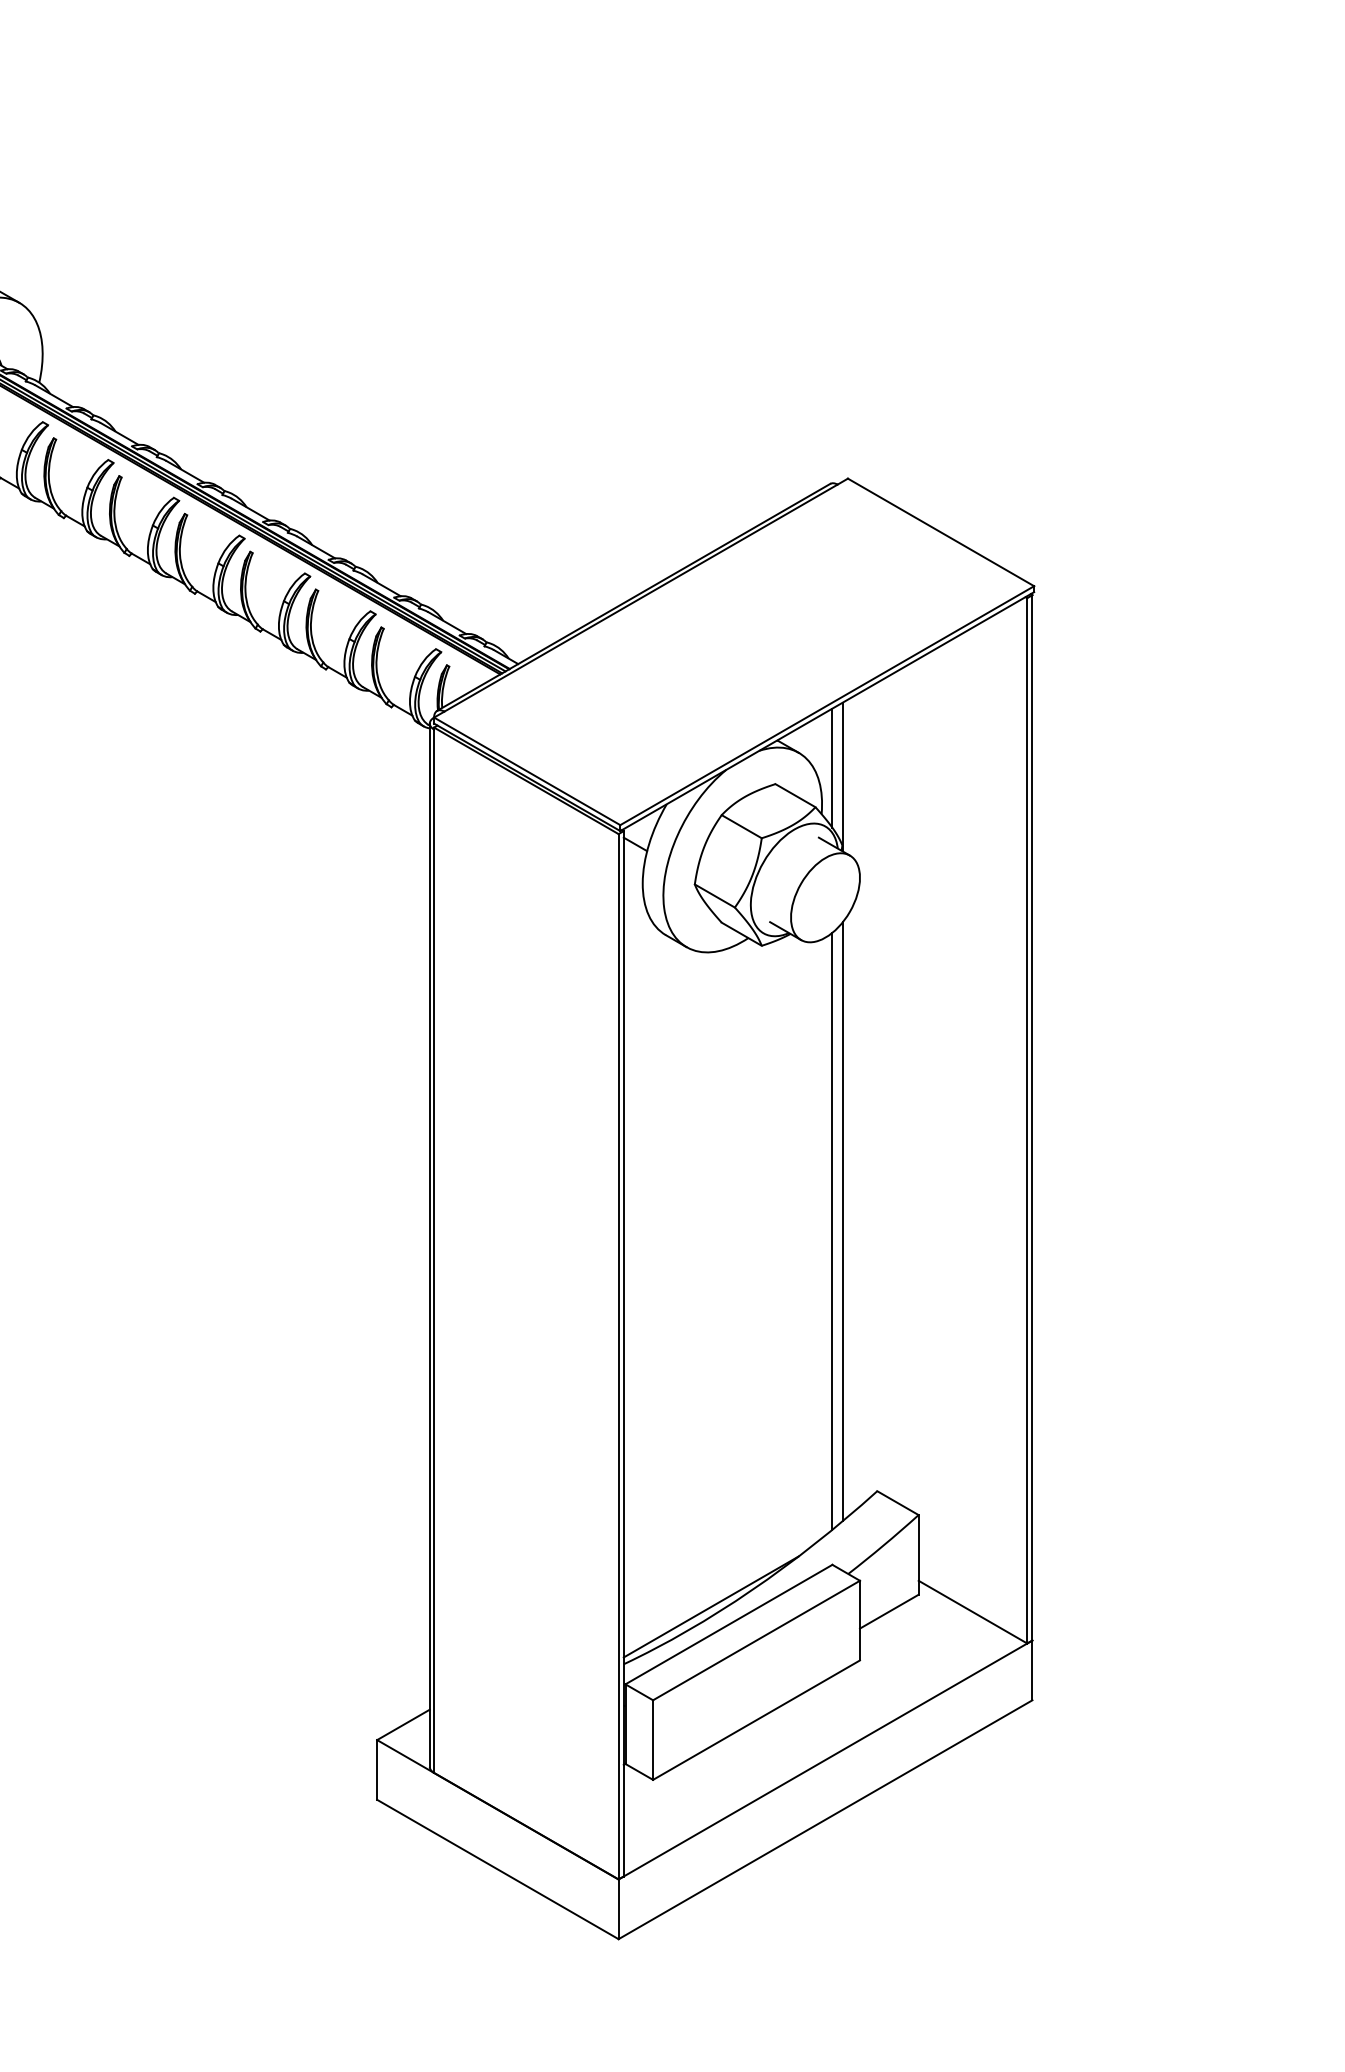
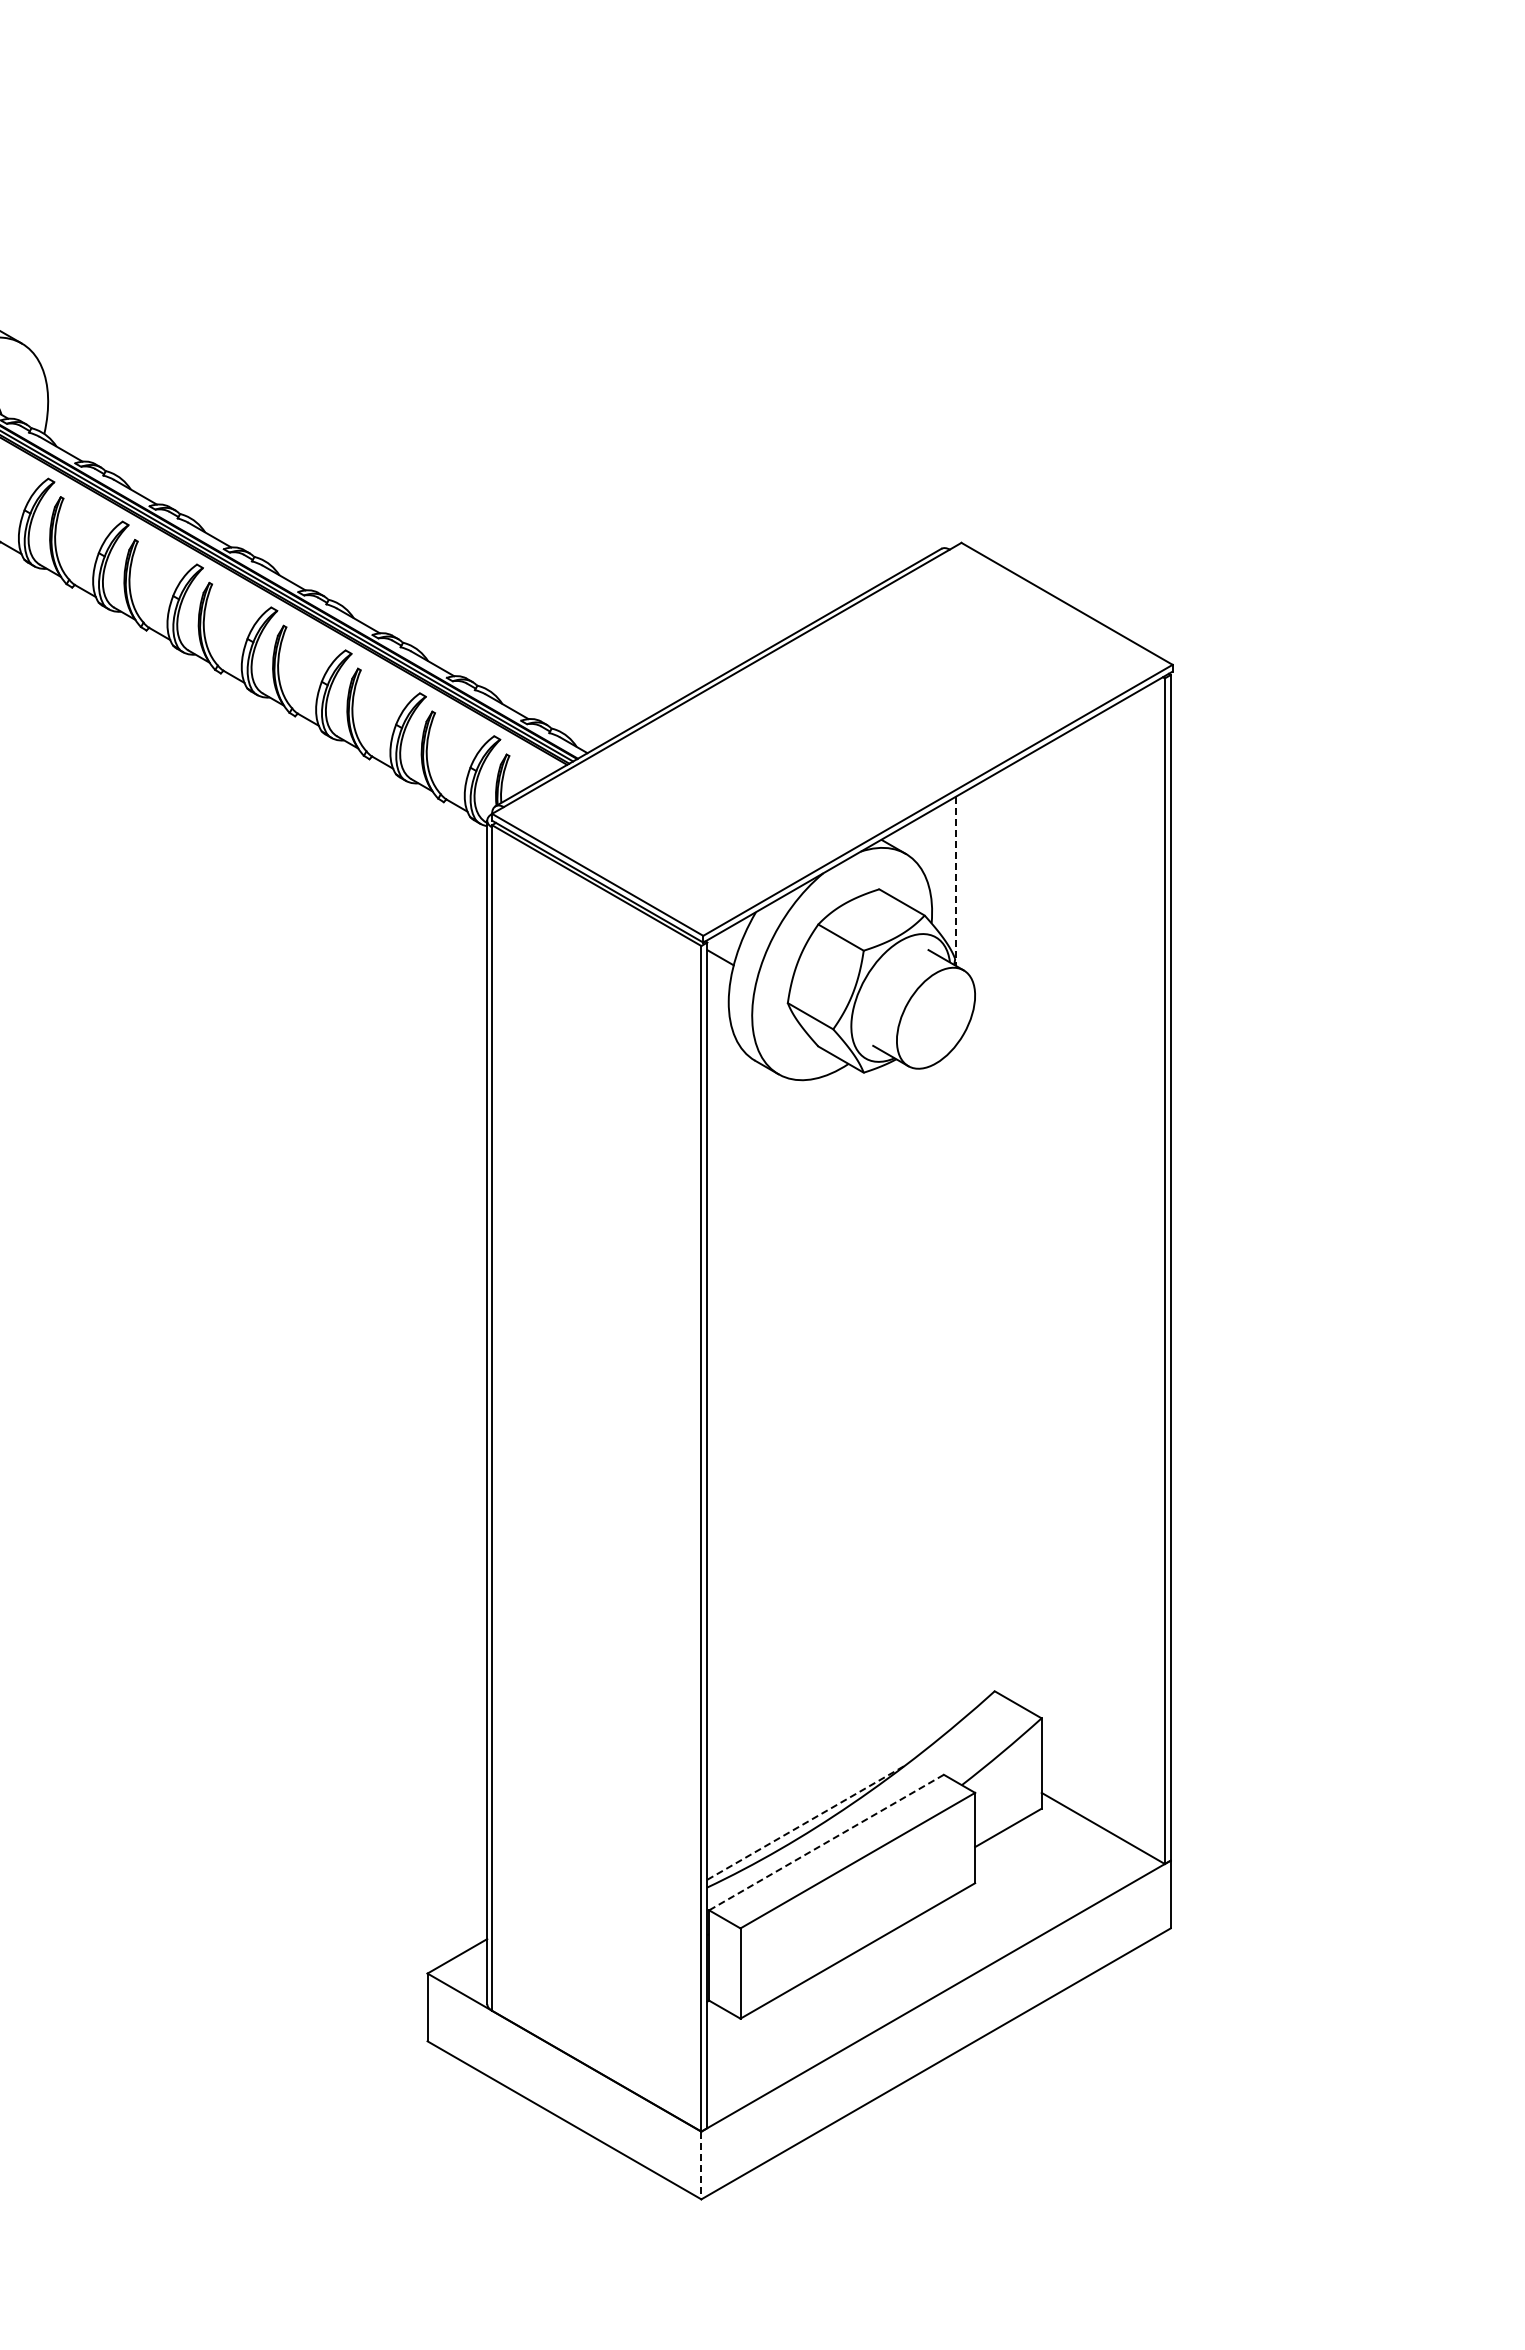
line: (832, 767) -> (943, 870), removed
line: (842, 777) -> (955, 881), solid -> dashed
line: (842, 1221) -> (955, 1385), removed
line: (832, 1231) -> (943, 1396), removed
line: (711, 1606) -> (806, 1822), solid -> dashed
line: (728, 1624) -> (826, 1842), solid -> dashed
line: (618, 1909) -> (701, 2165), solid -> dashed

